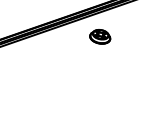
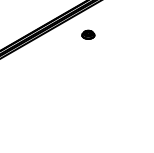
part: (100, 36) -> (88, 34), size x0.6

